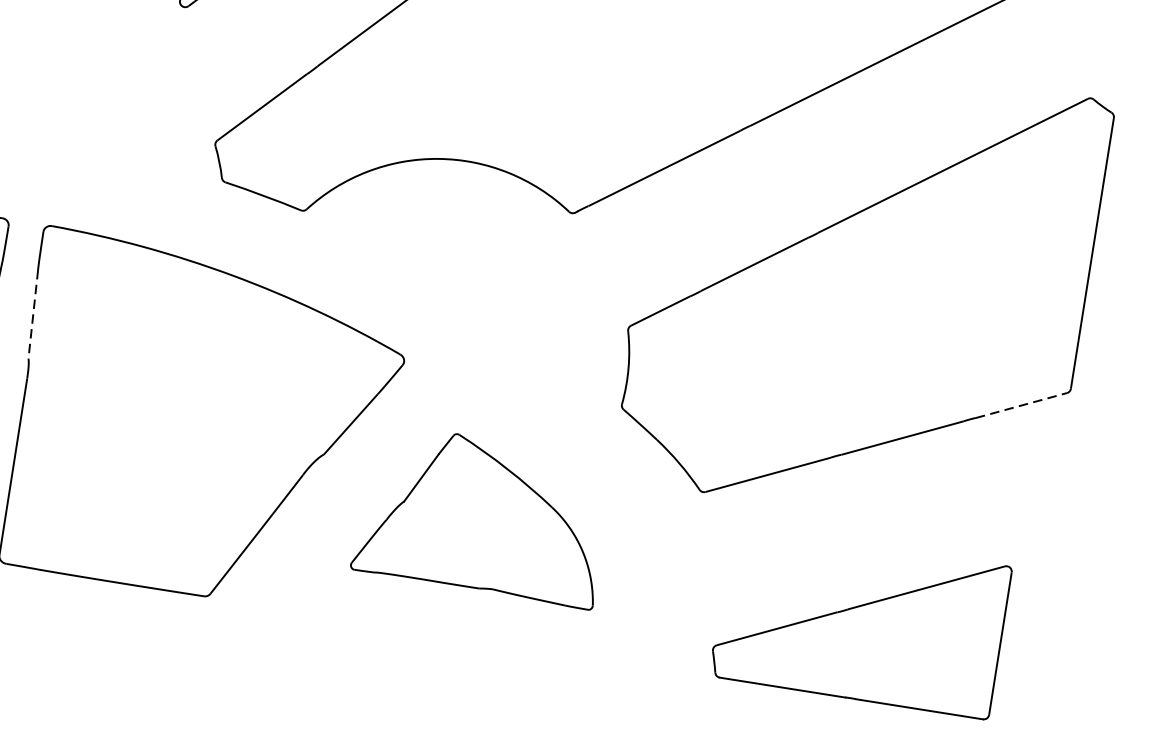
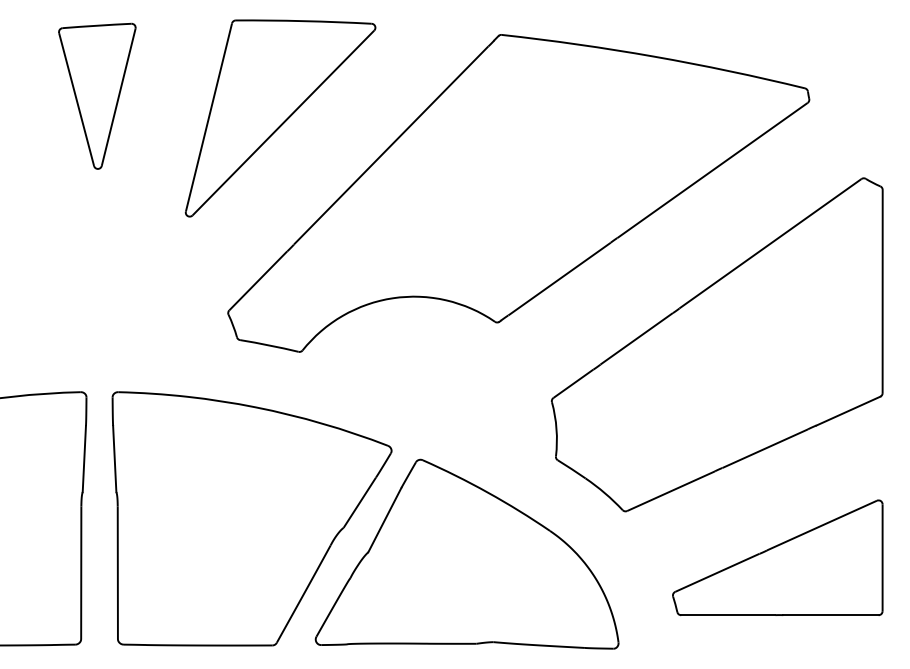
line: (32, 315) -> (114, 459), dashed -> solid
line: (1021, 406) -> (848, 411), dashed -> solid
part: (482, 514) -> (466, 553), size x1.67
part: (860, 621) -> (777, 557), moved

